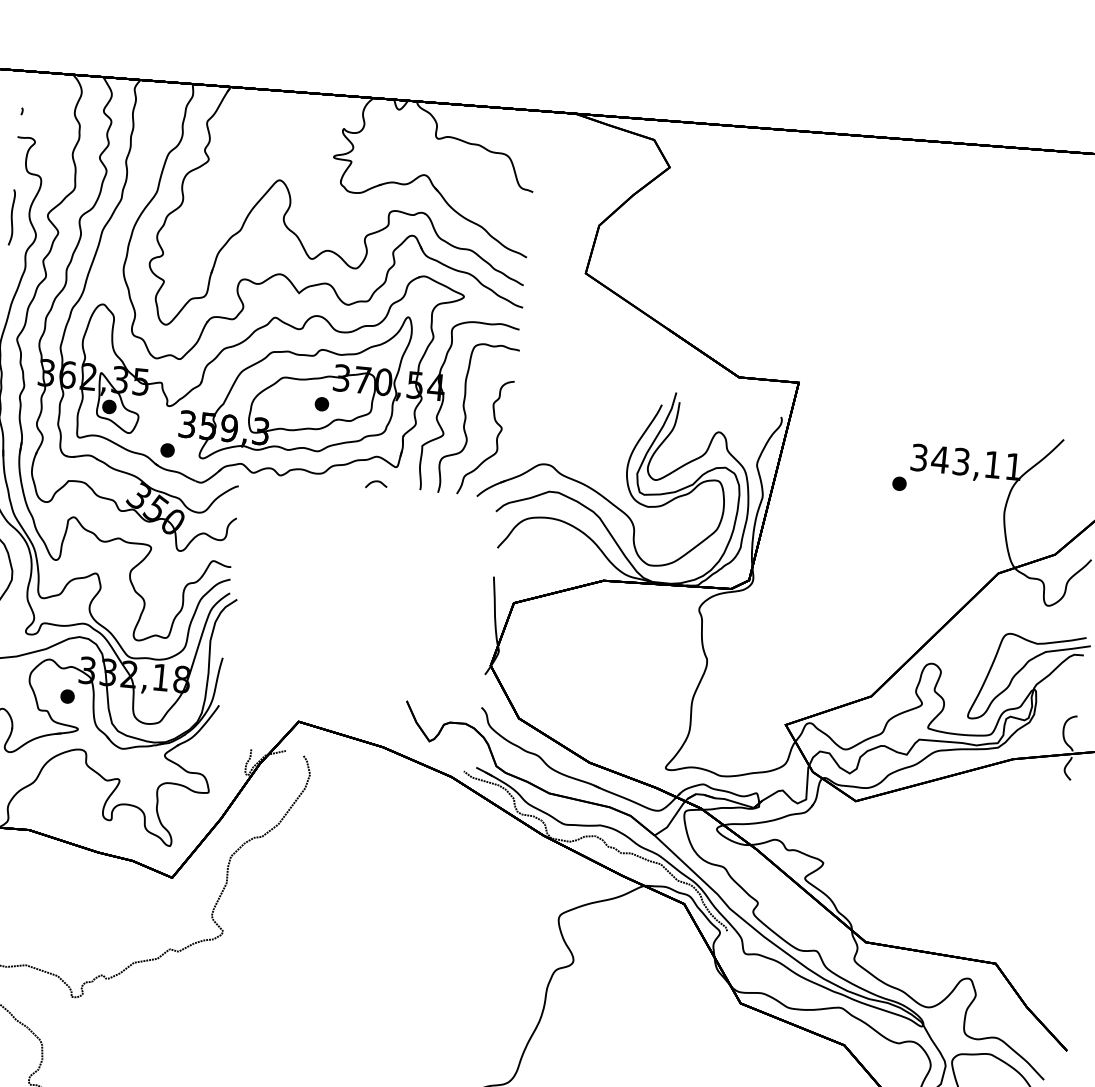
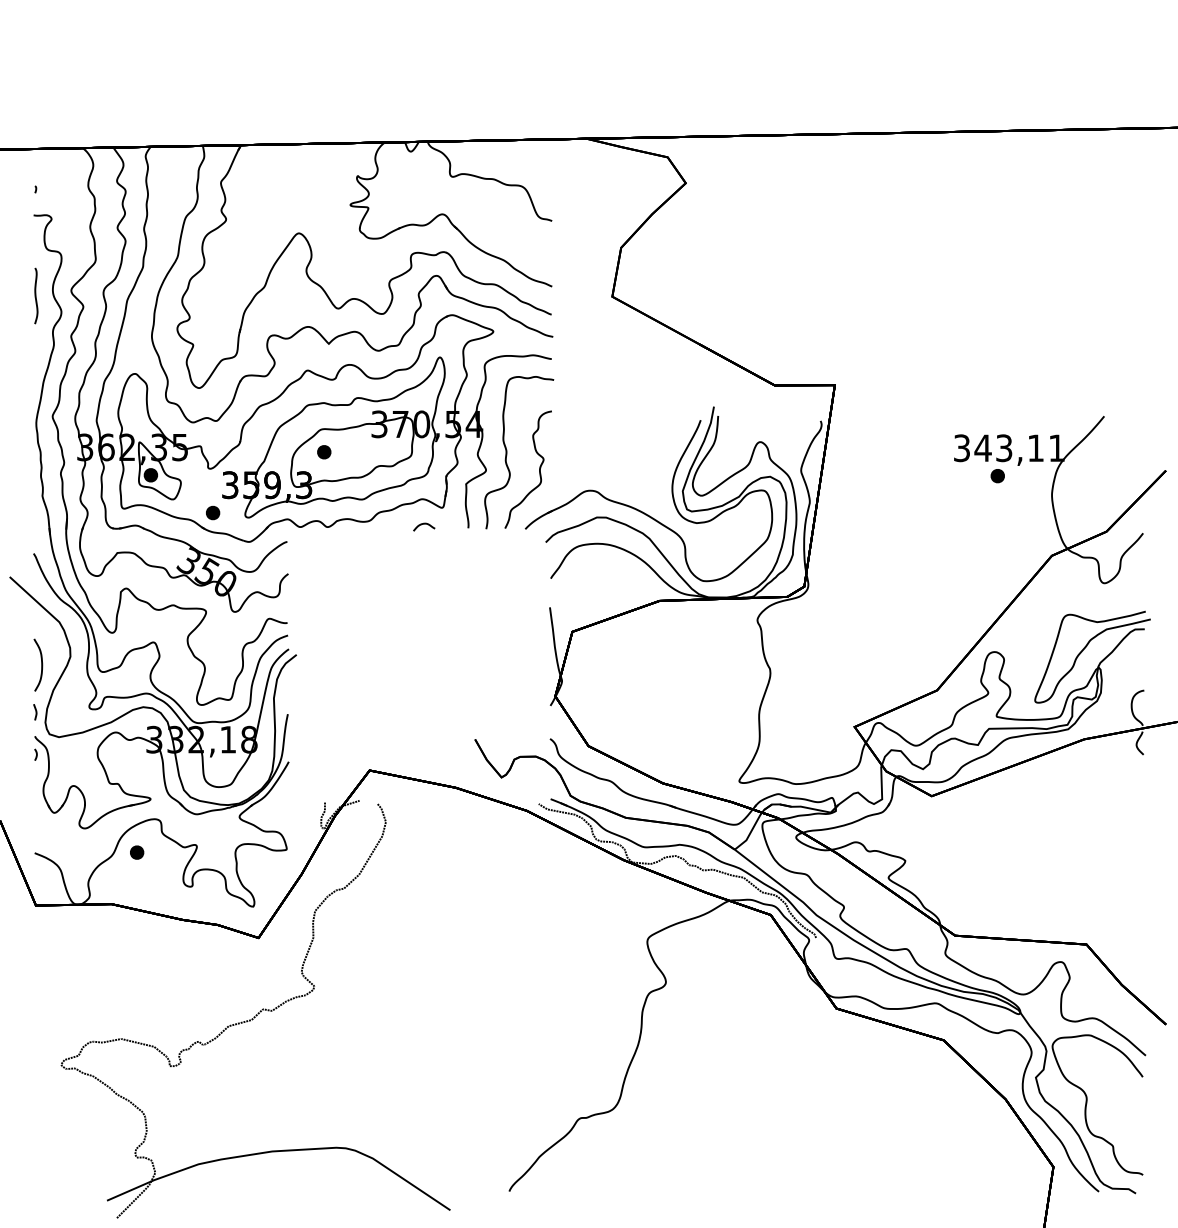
part: (322, 404) -> (324, 452), moved
part: (899, 484) -> (997, 476), moved
part: (68, 696) -> (137, 852), moved

